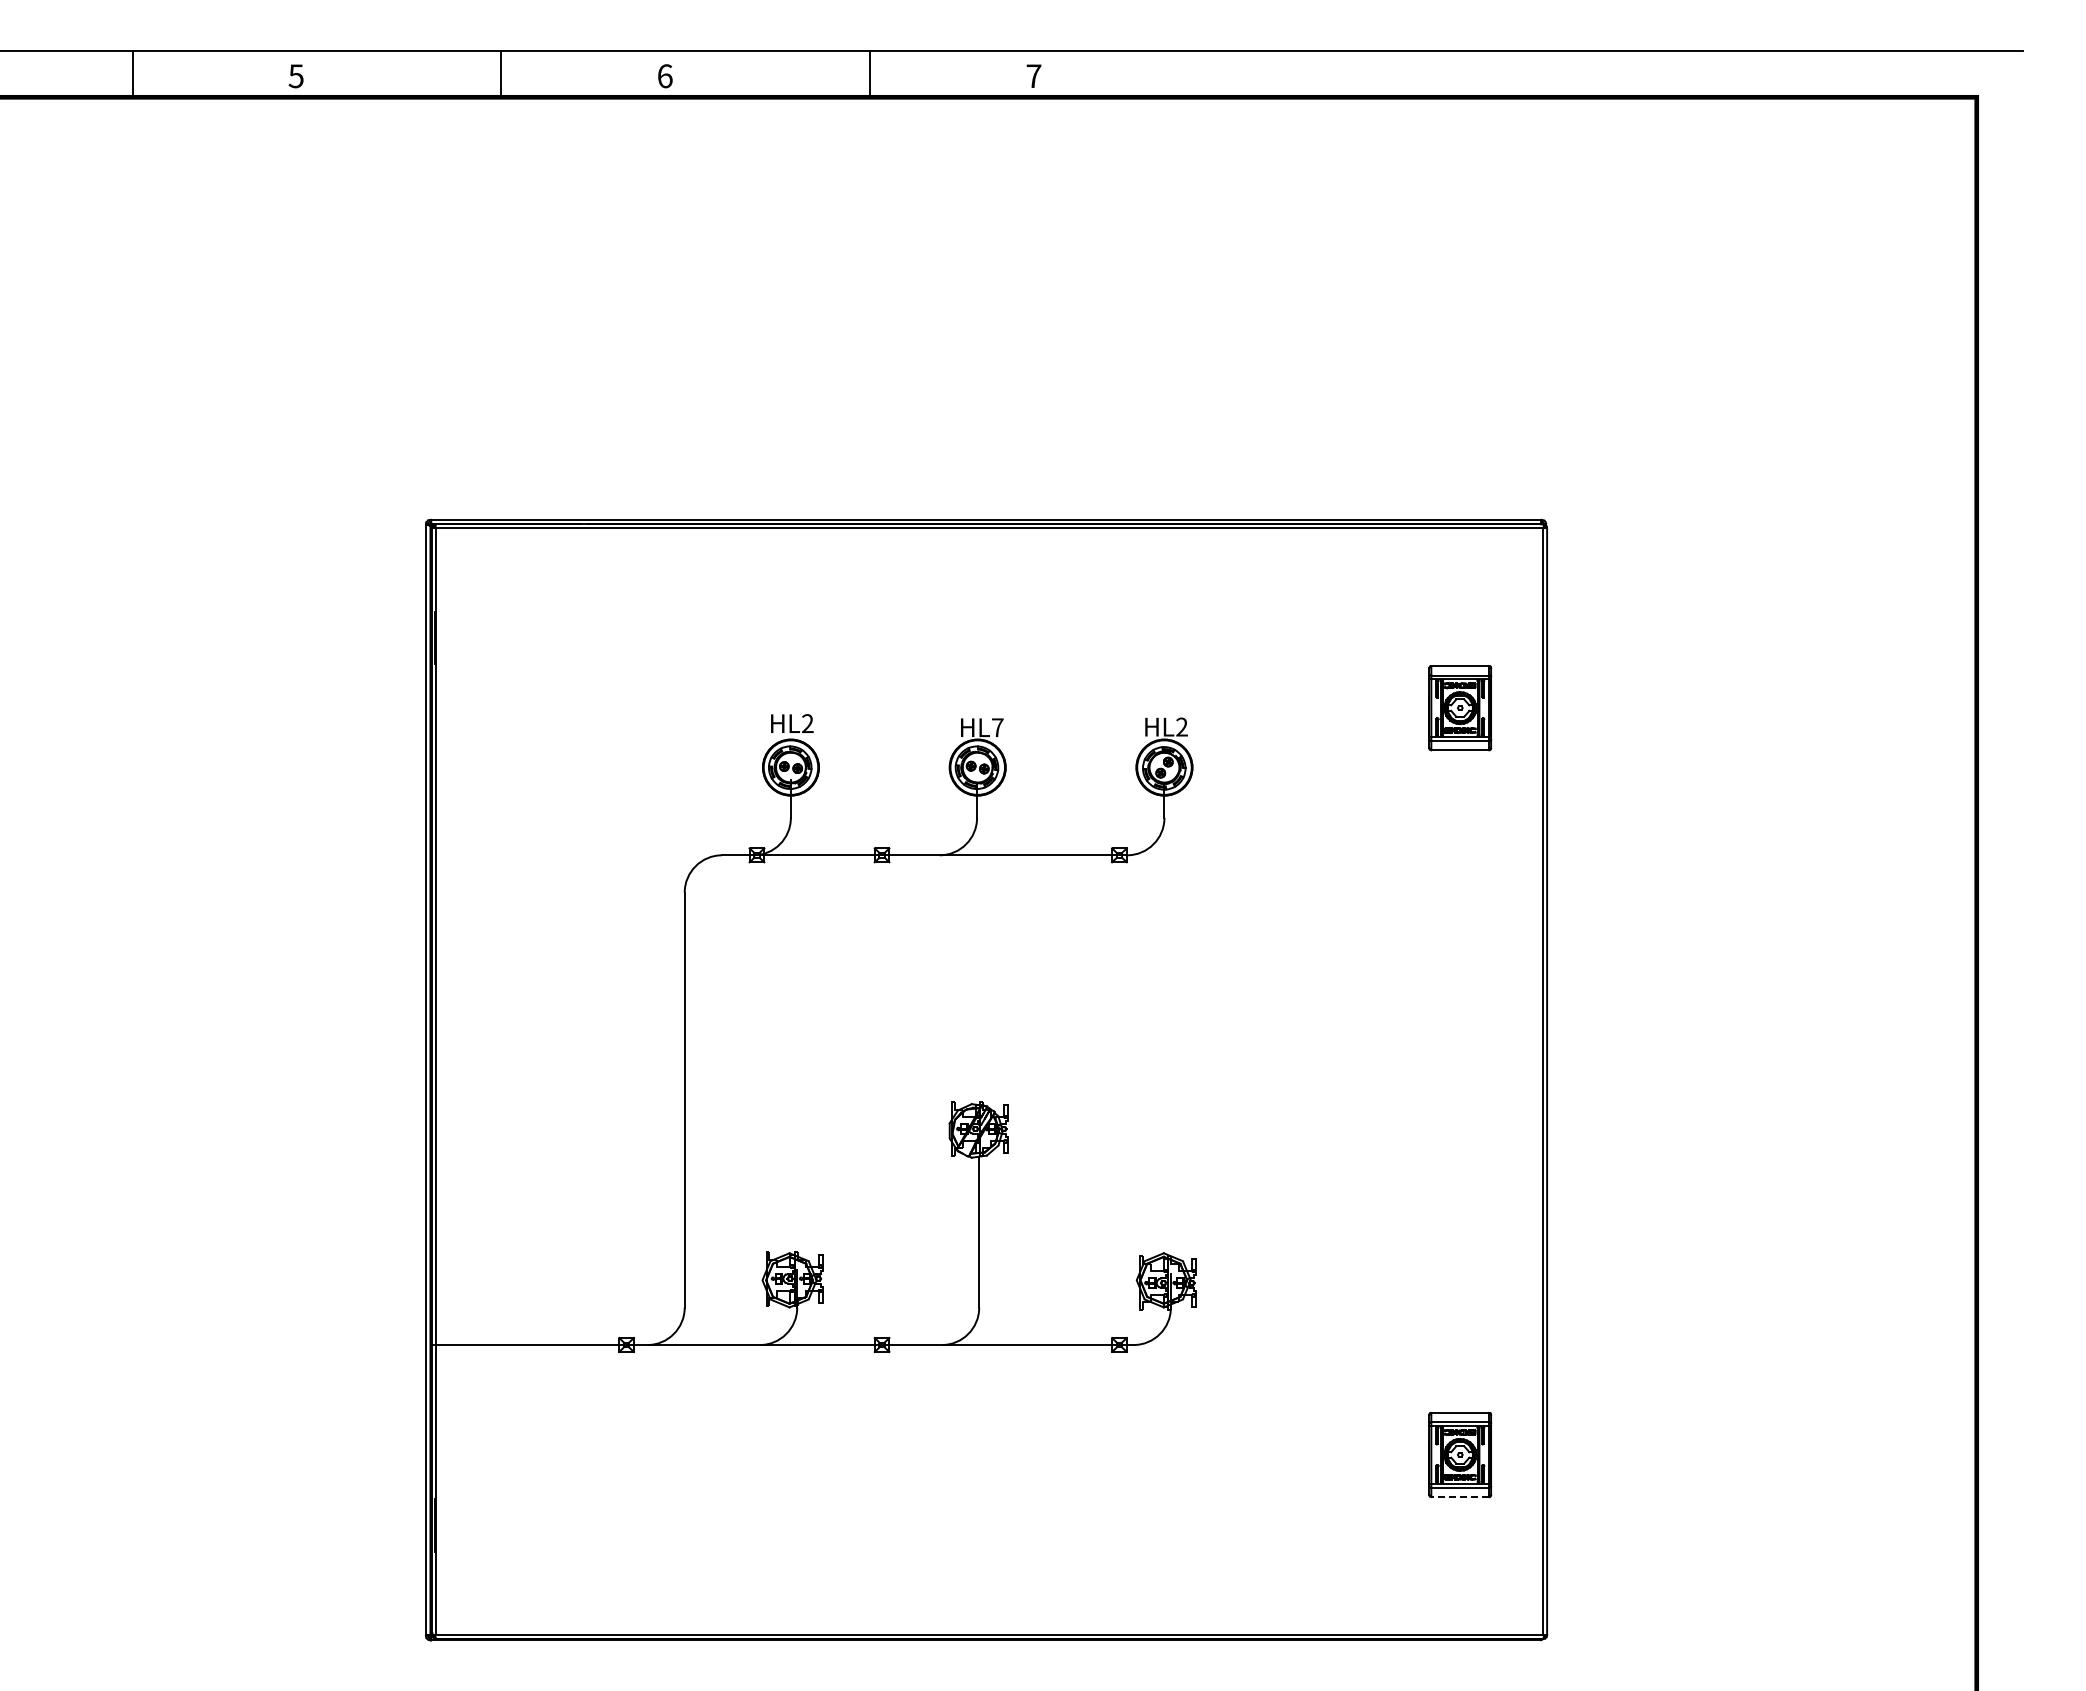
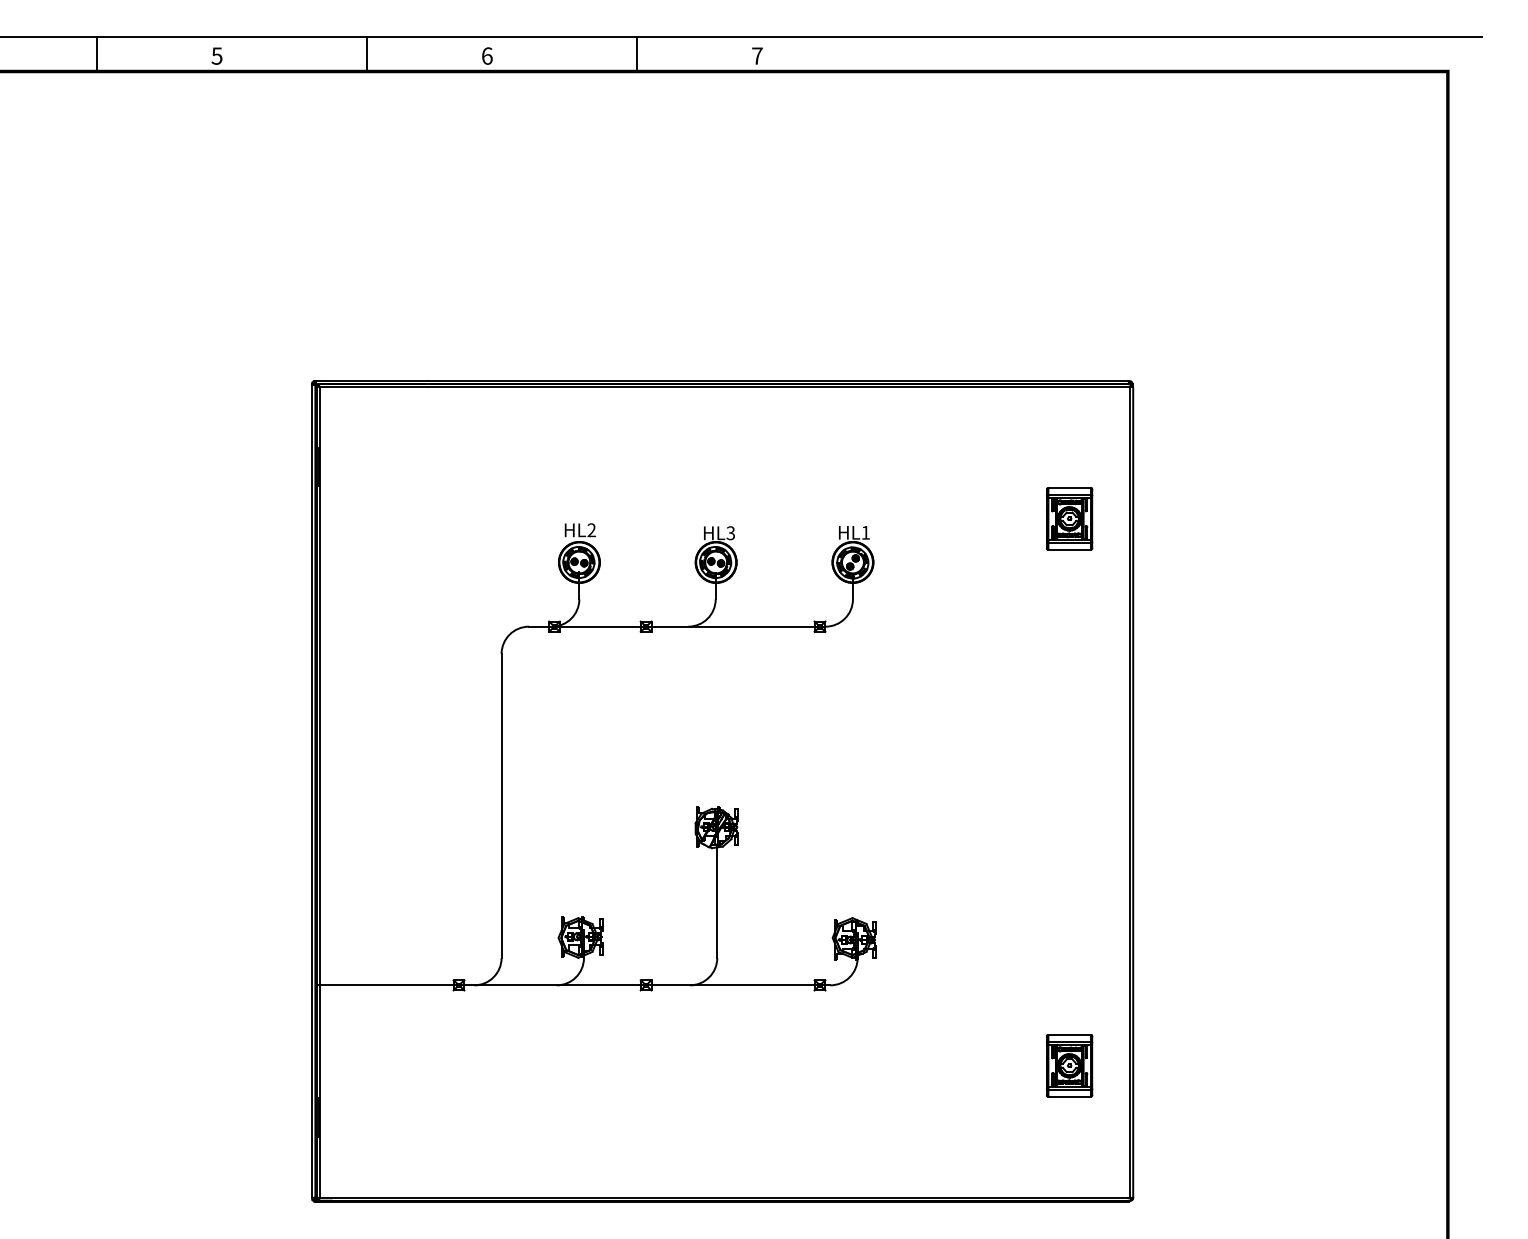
text: (1181, 726) -> (865, 532), L2 -> L1
text: (997, 727) -> (730, 533), L7 -> L3
line: (1460, 1496) -> (1069, 1096), dashed -> solid

